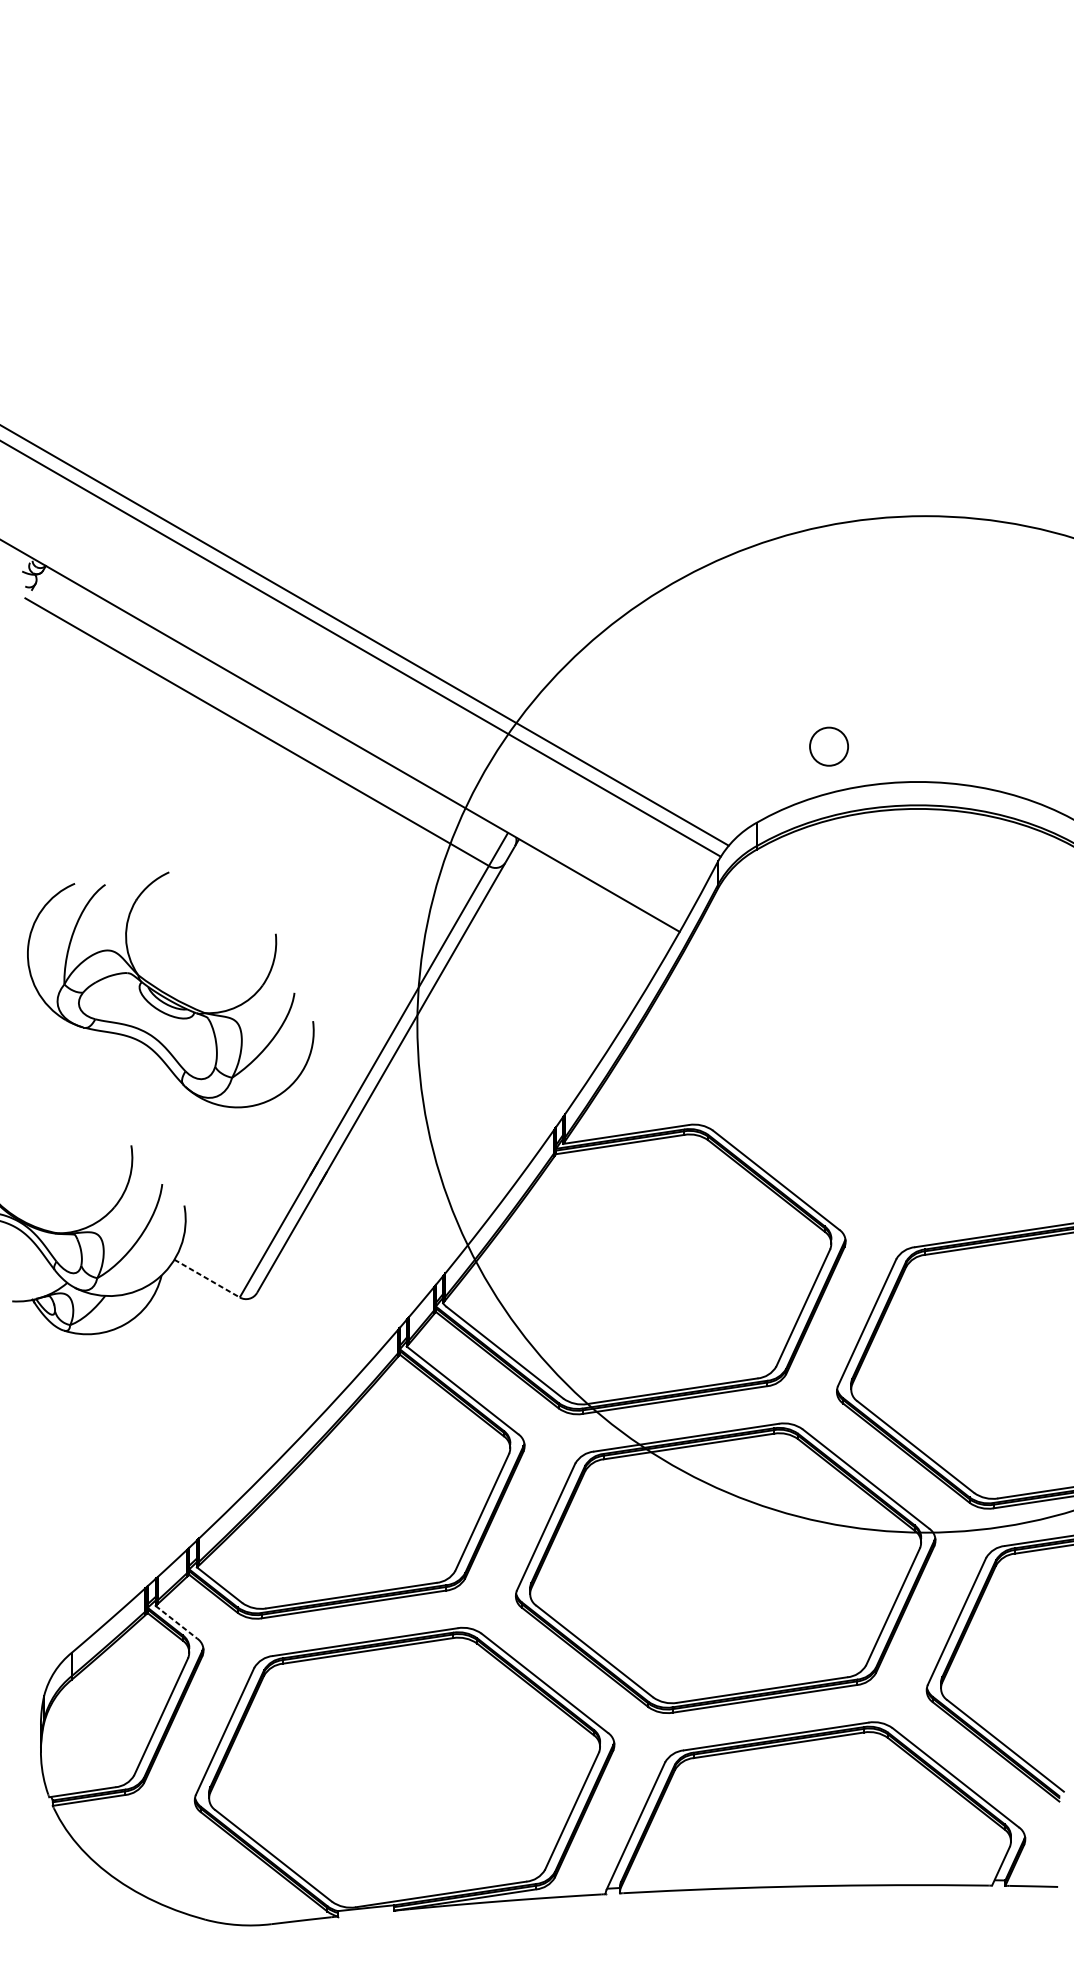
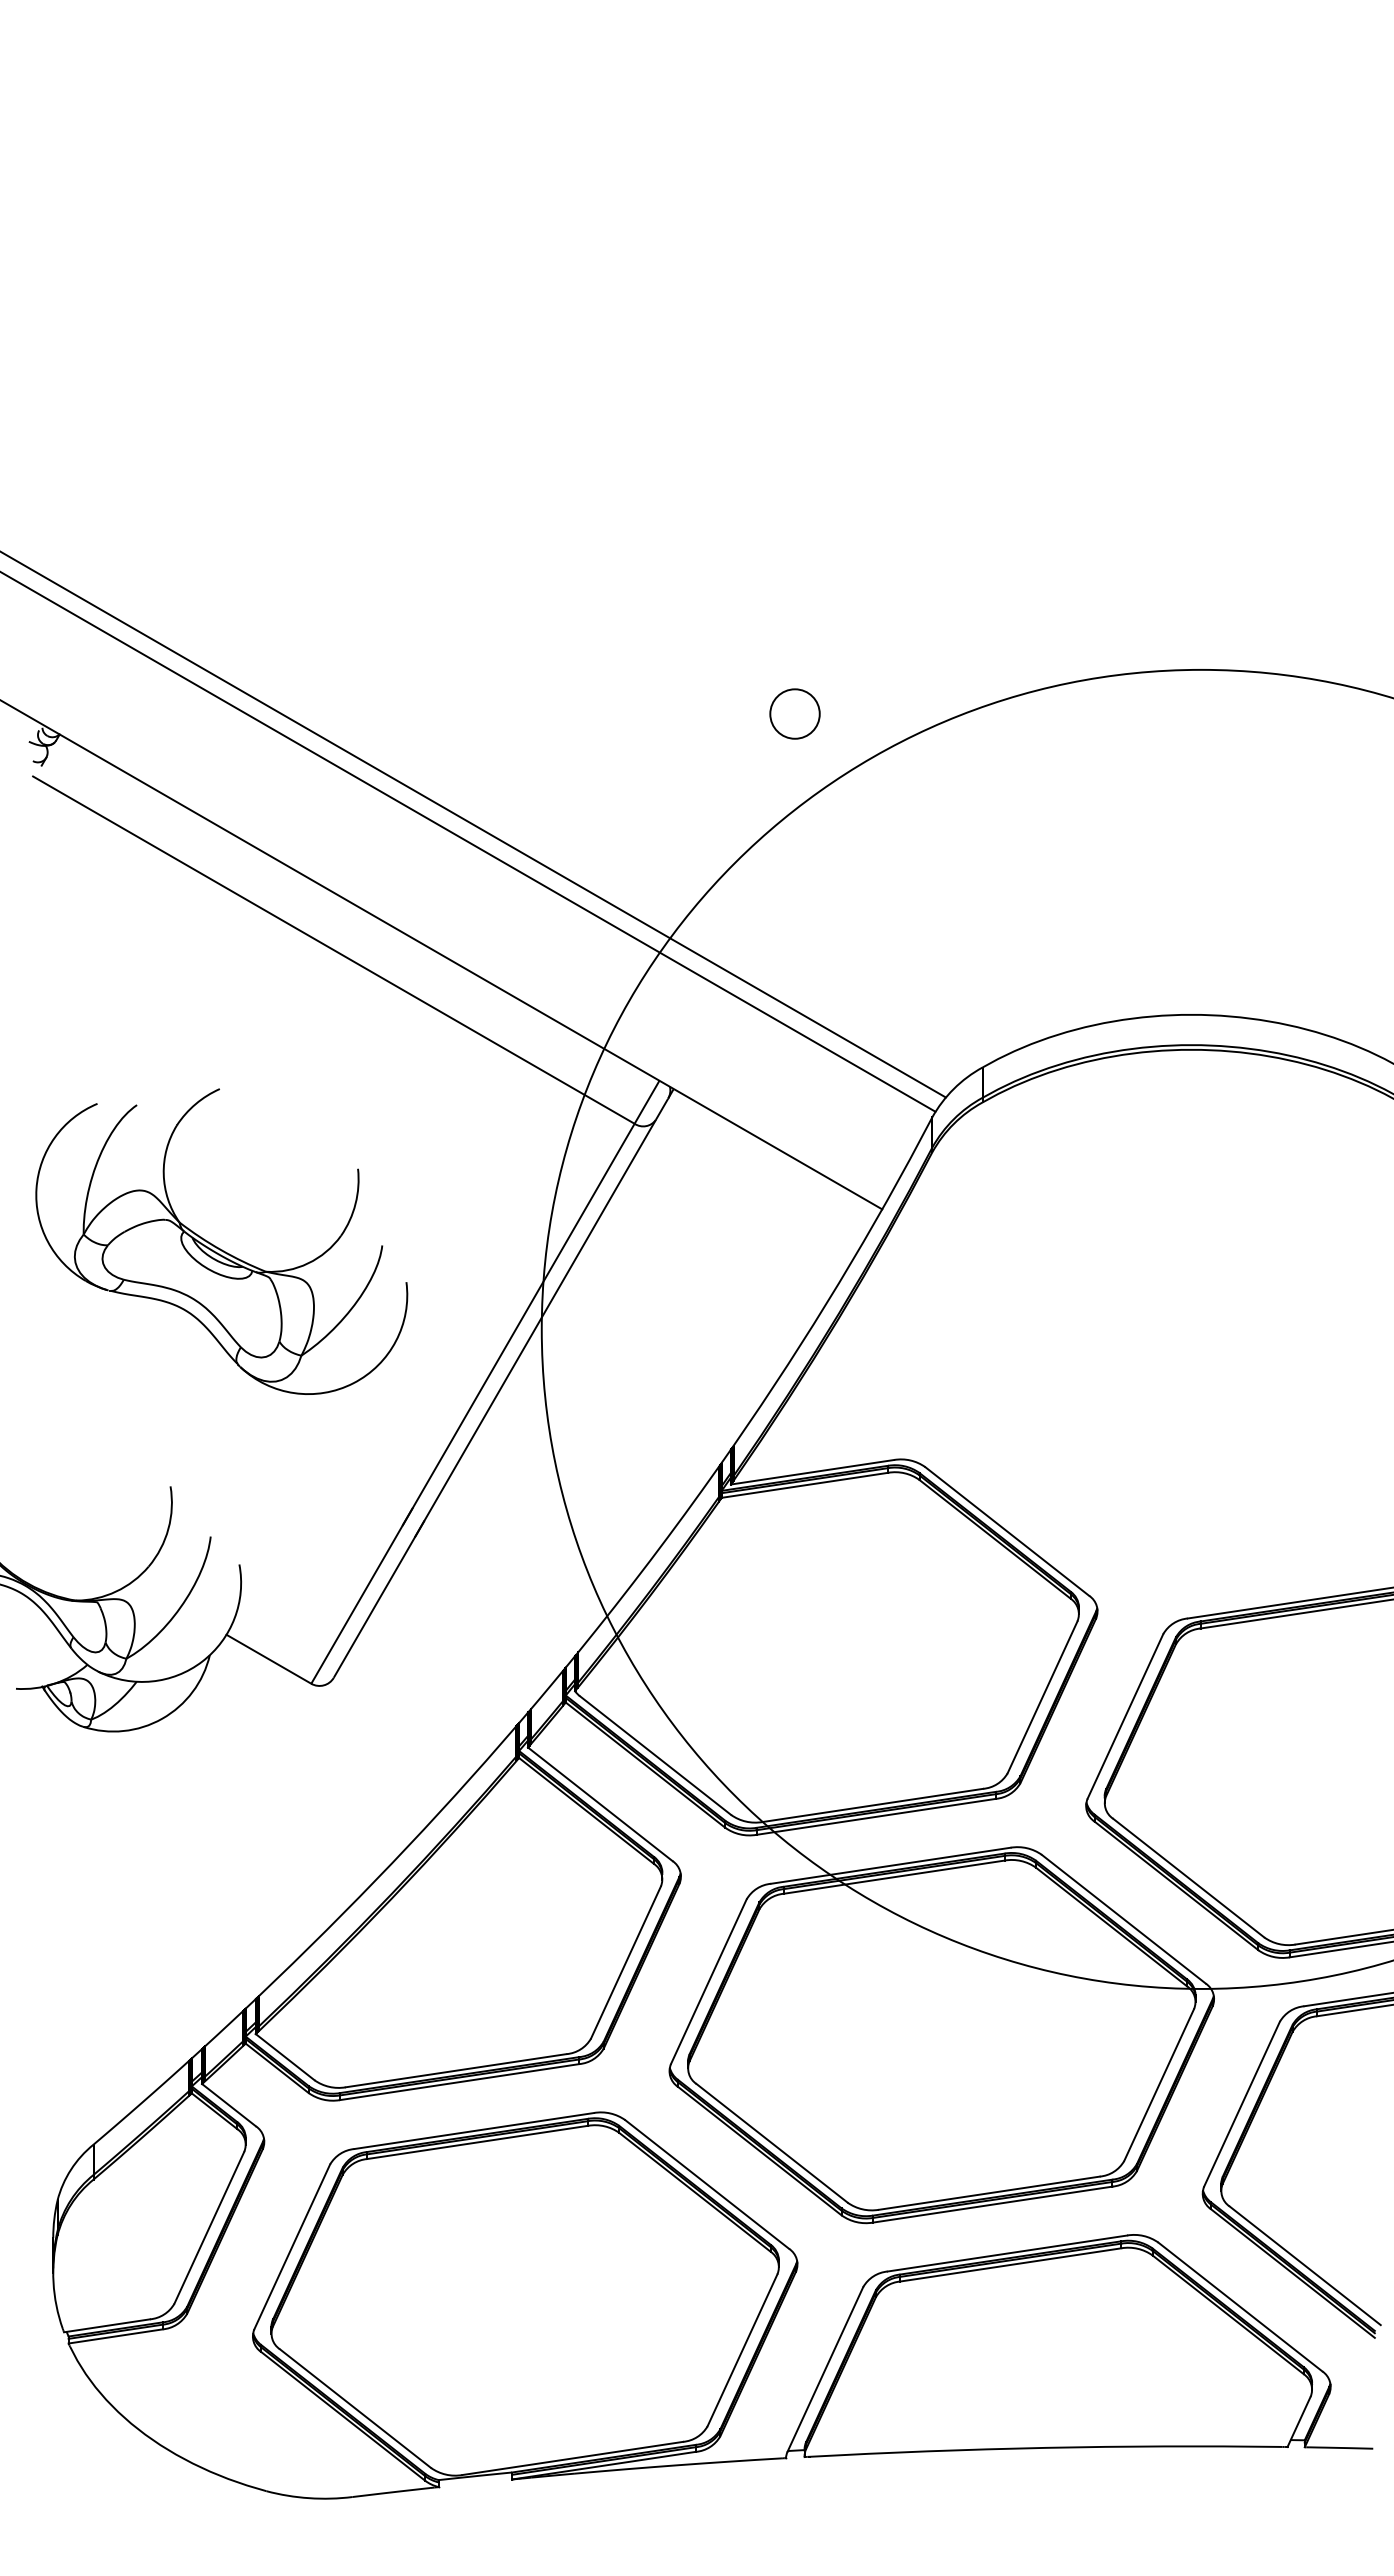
circle: (828, 746) -> (794, 713), moved
part: (167, 993) -> (217, 1246), moved
line: (206, 1278) -> (268, 1659), dashed -> solid
line: (176, 1622) -> (229, 2105), dashed -> solid

